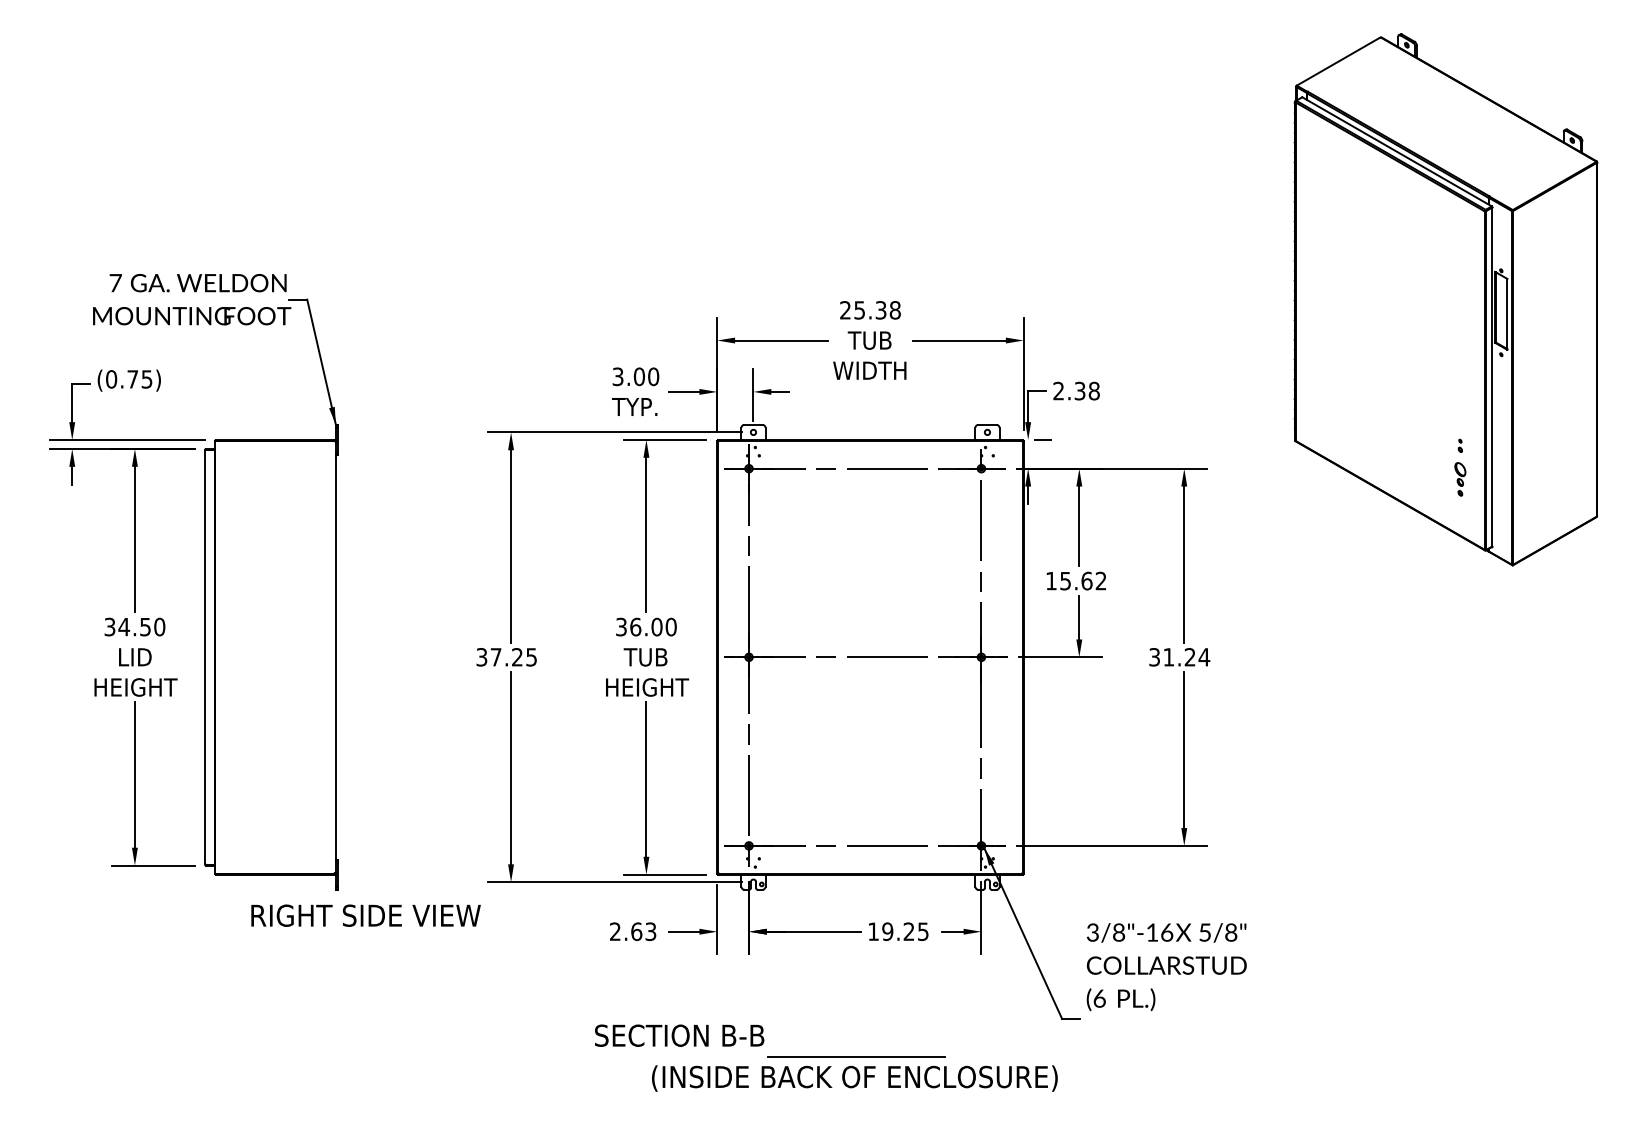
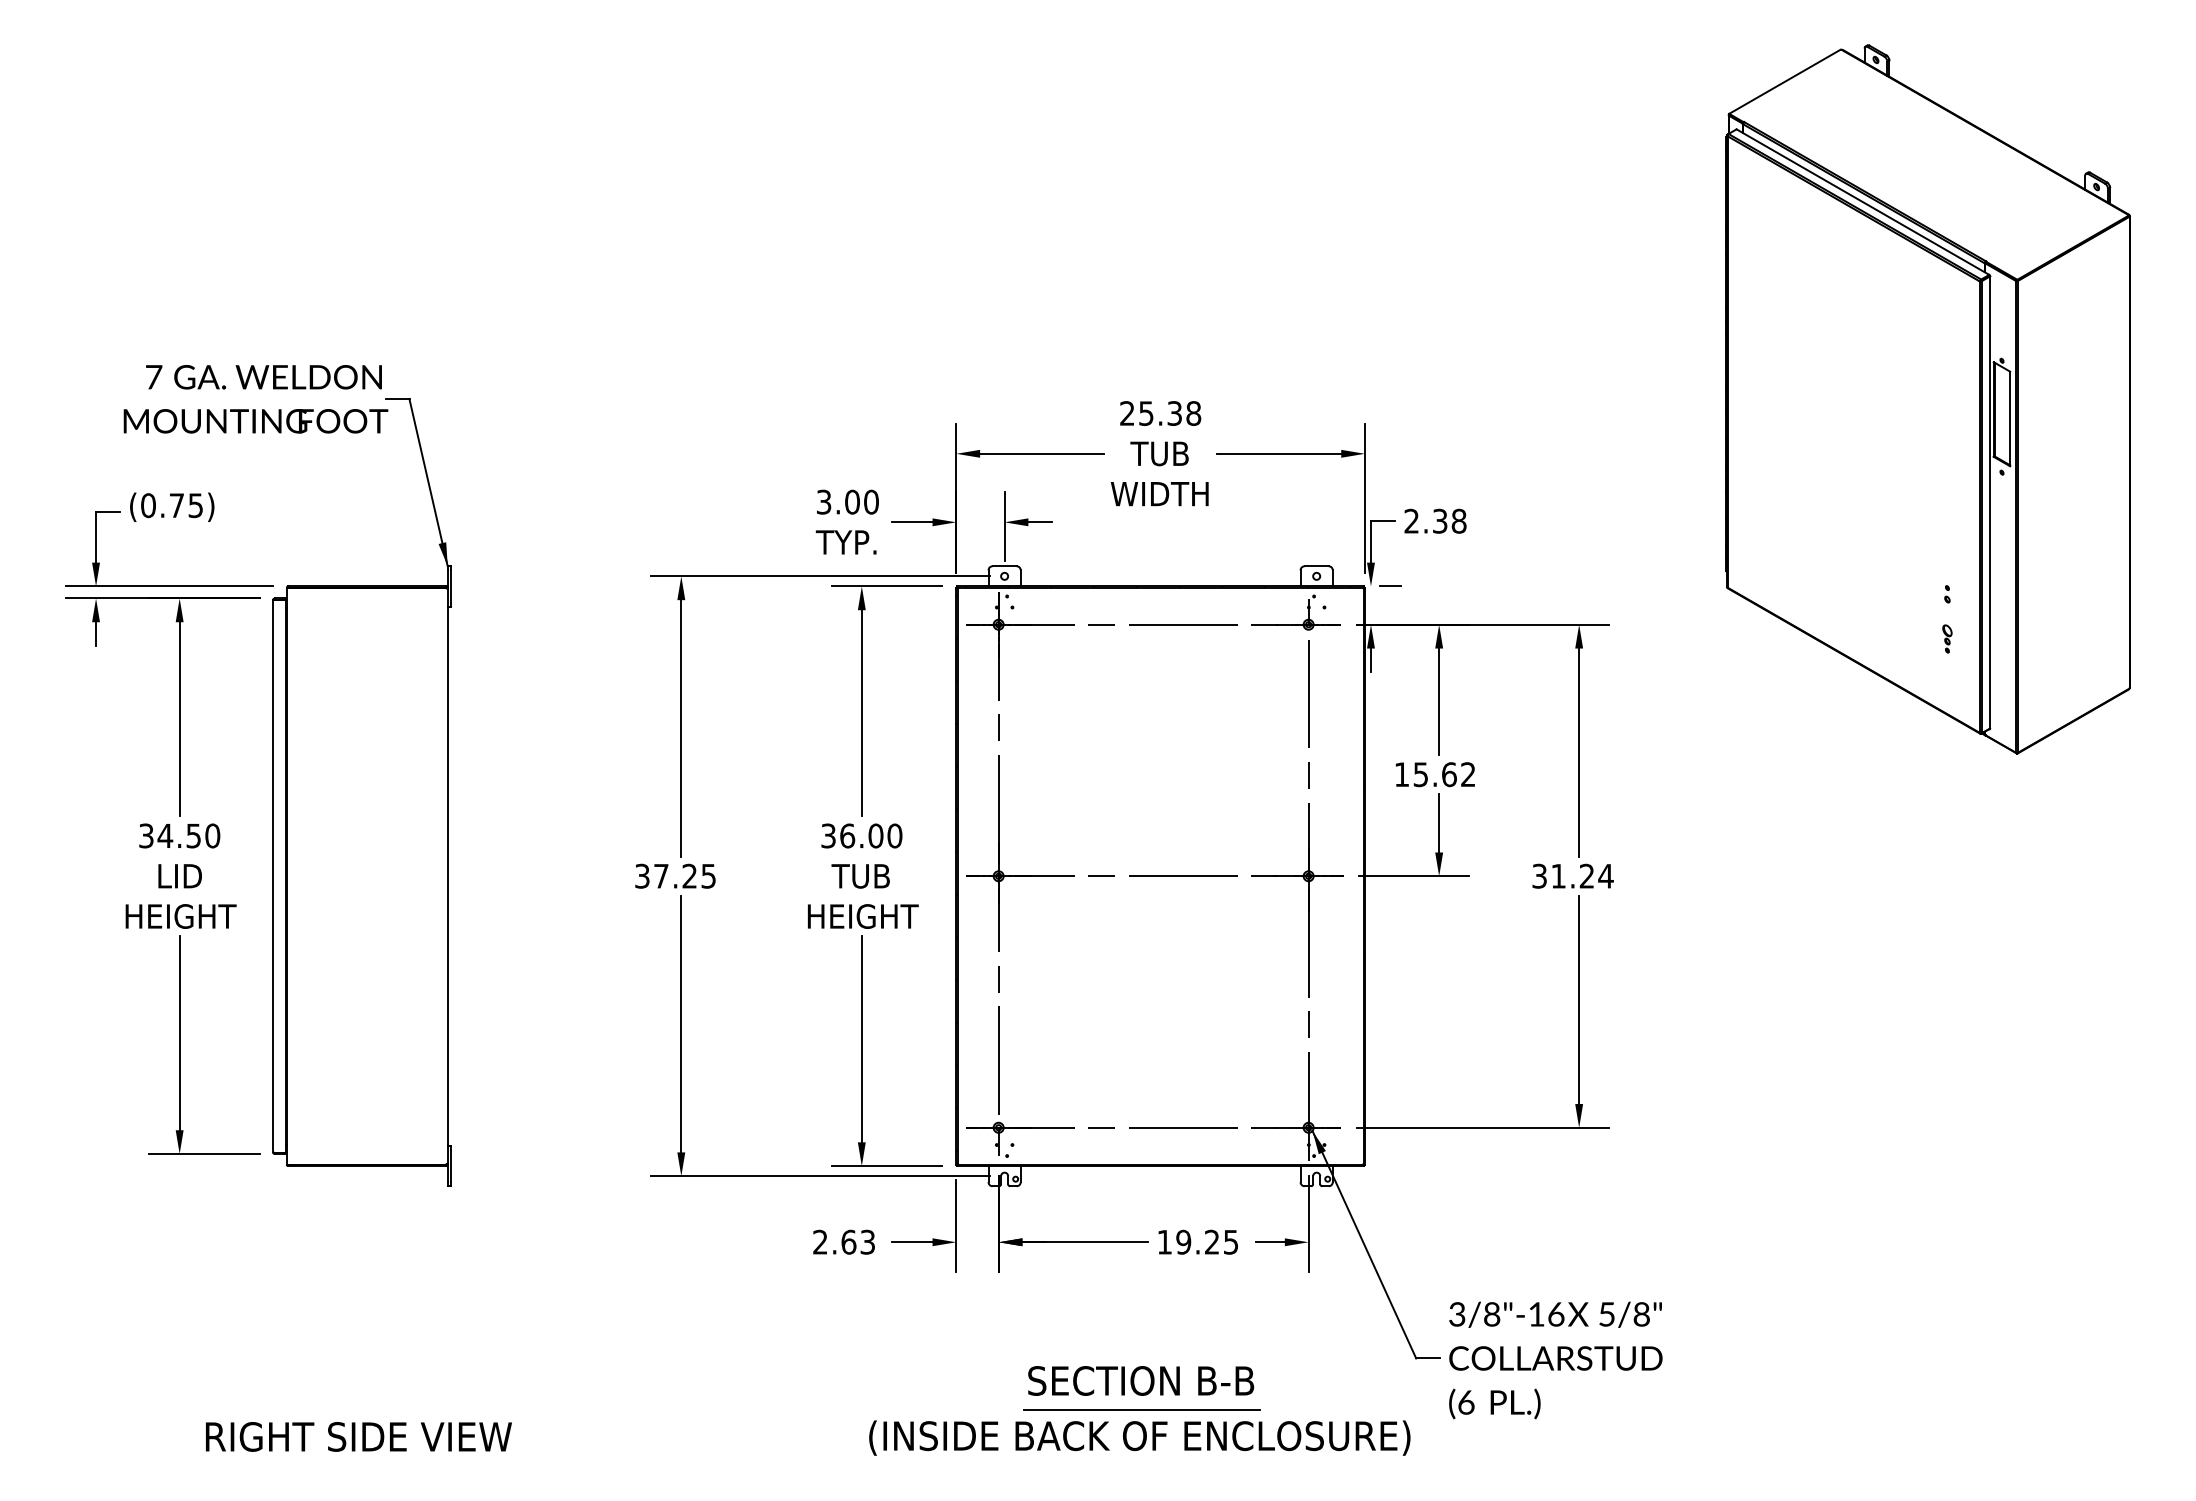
part: (1460, 479) -> (1947, 638), size x0.62
text: (365, 915) -> (358, 1436), moved
text: (1166, 967) -> (1555, 1360), moved
text: (679, 1035) -> (1141, 1380), moved

